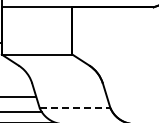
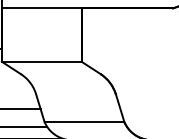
line: (75, 108) -> (84, 122), dashed -> solid

